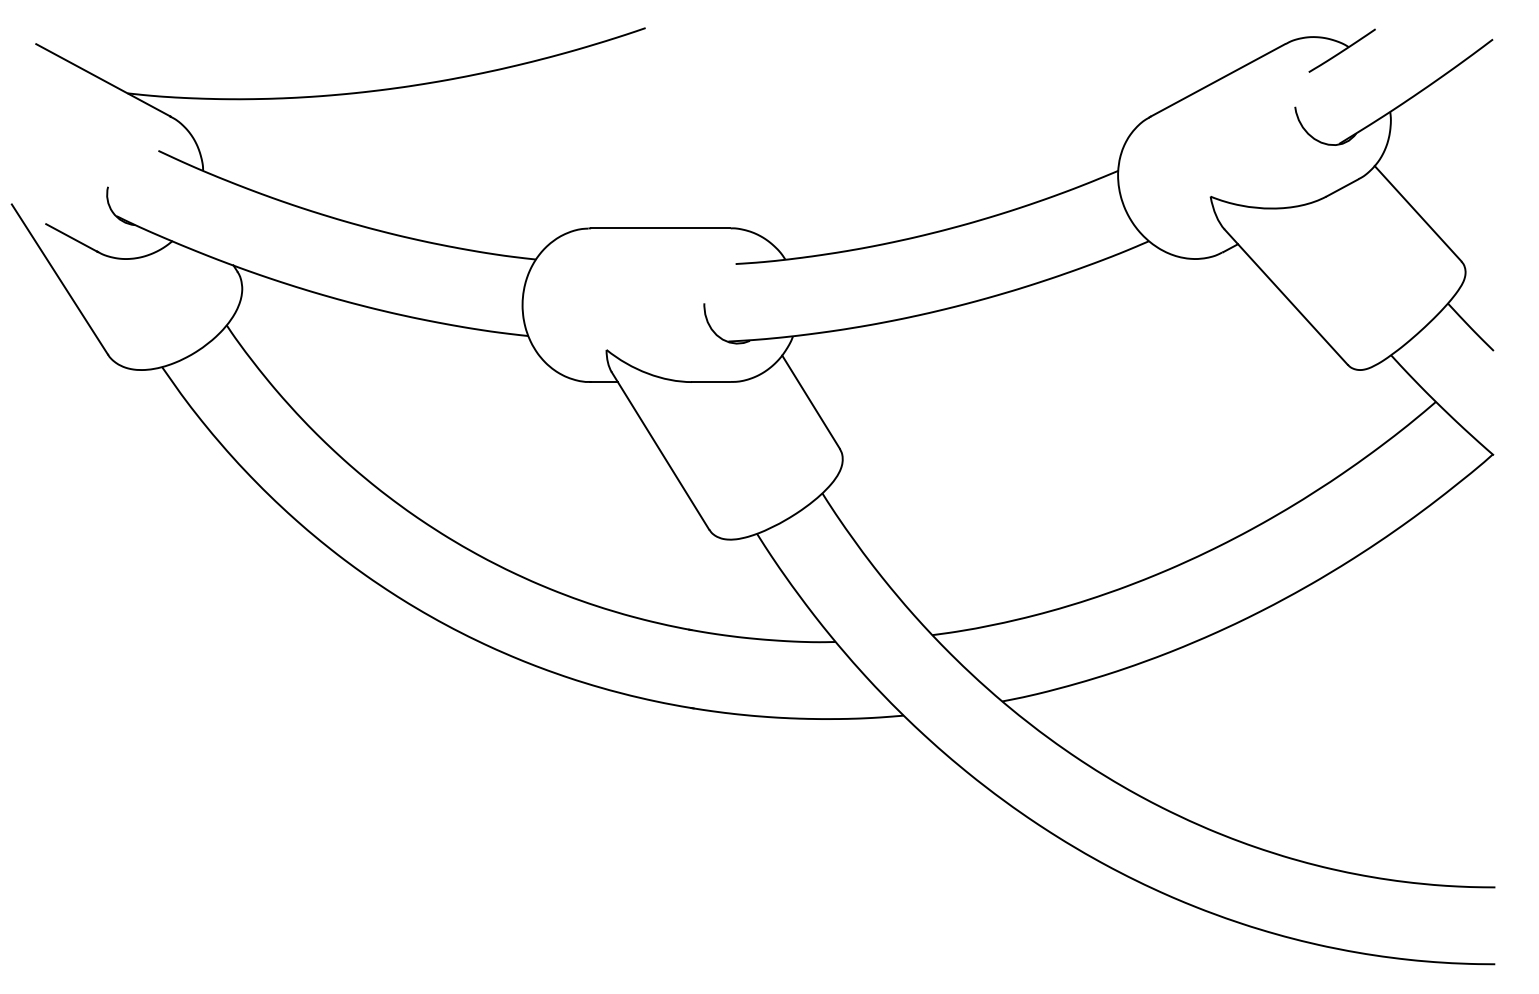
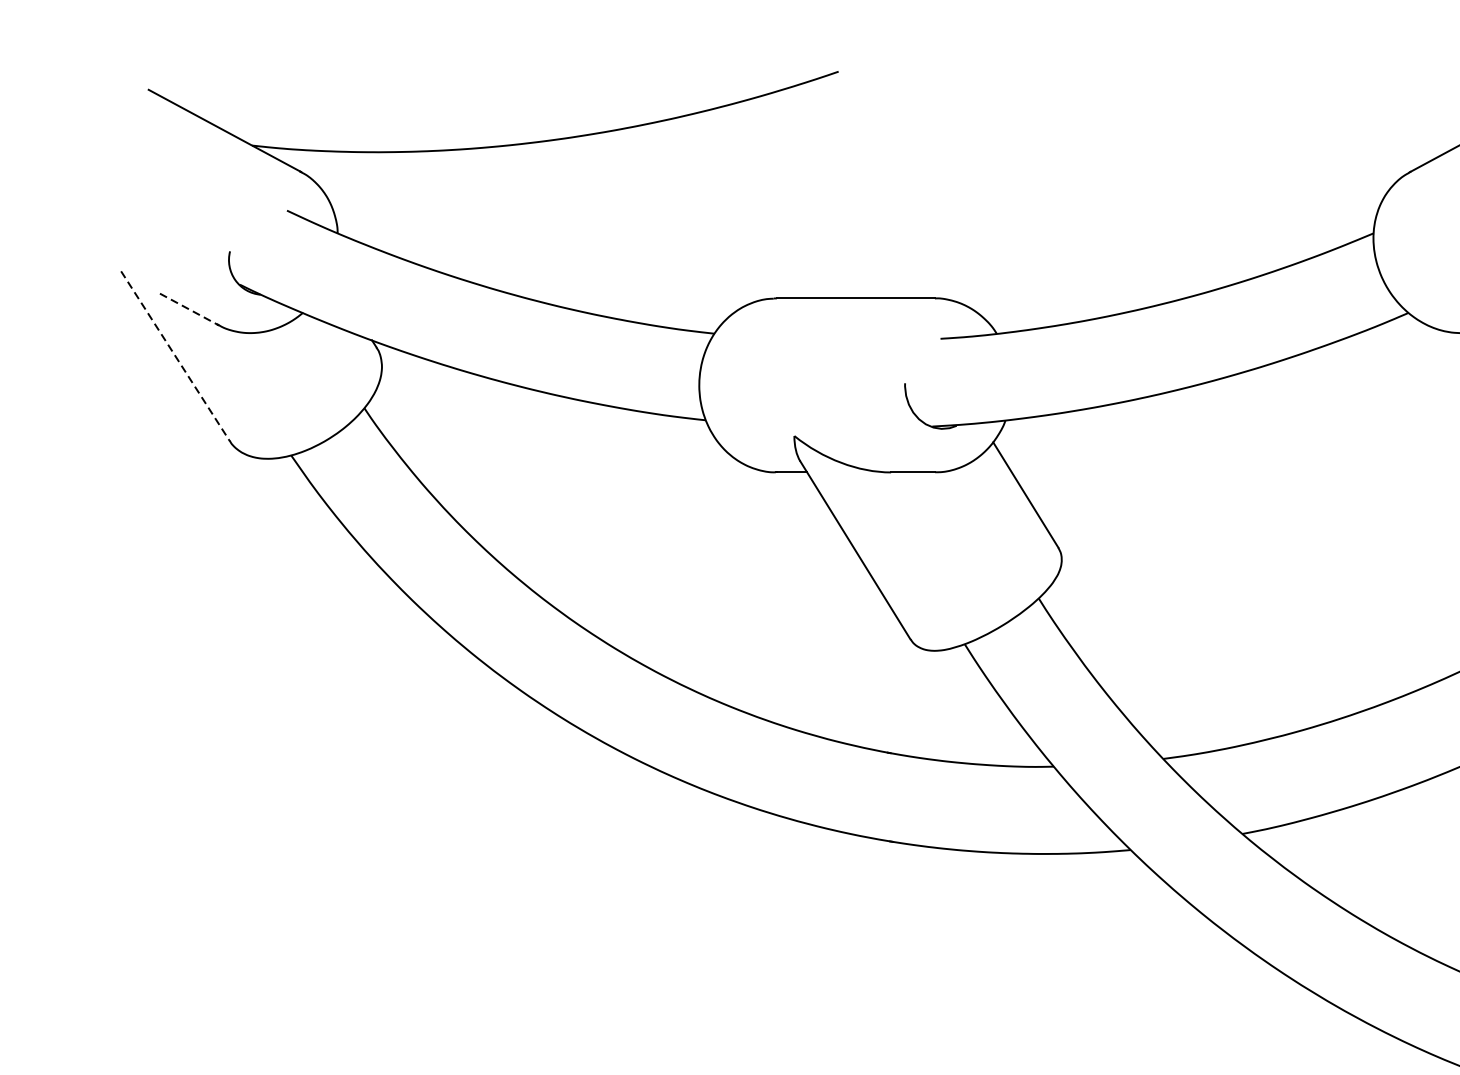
line: (72, 238) -> (189, 309), solid -> dashed
line: (60, 279) -> (176, 356), solid -> dashed

